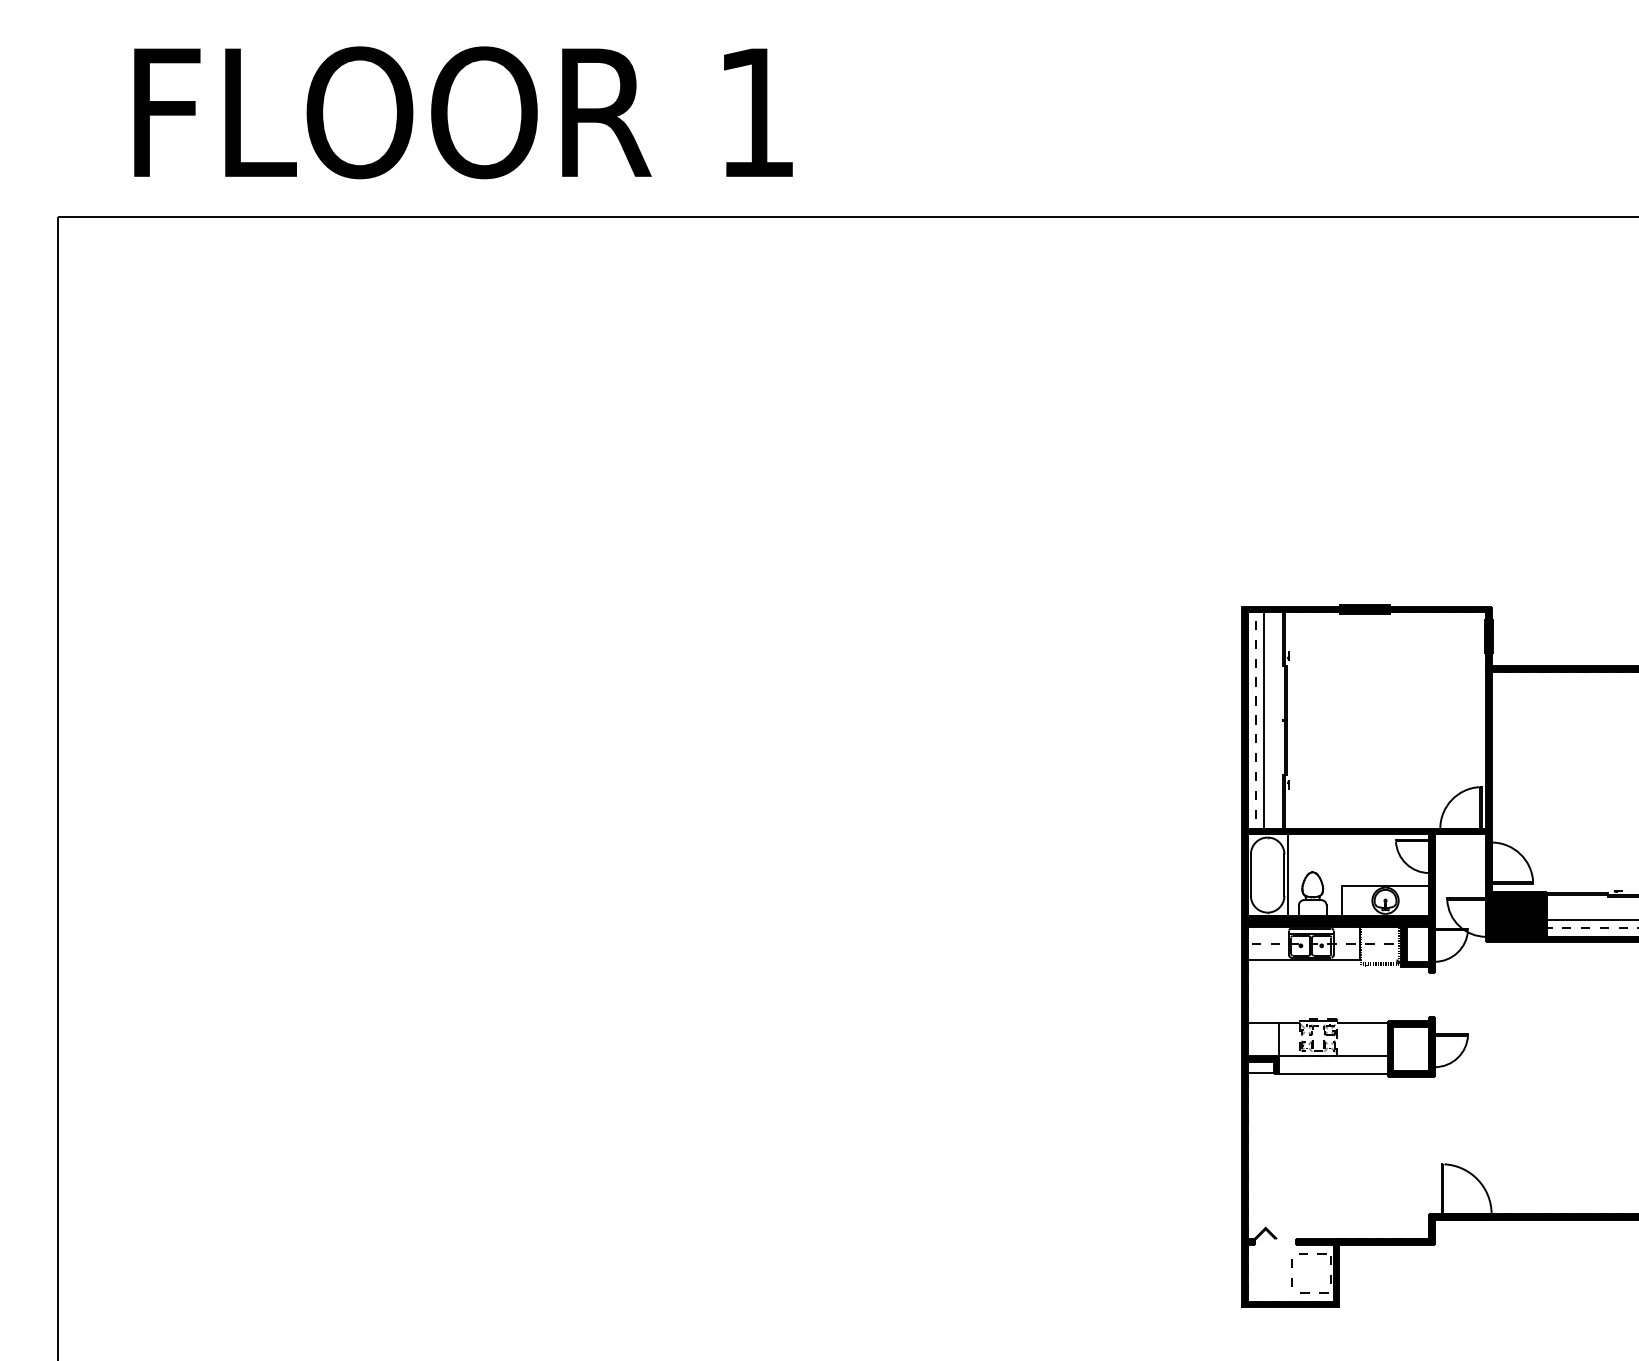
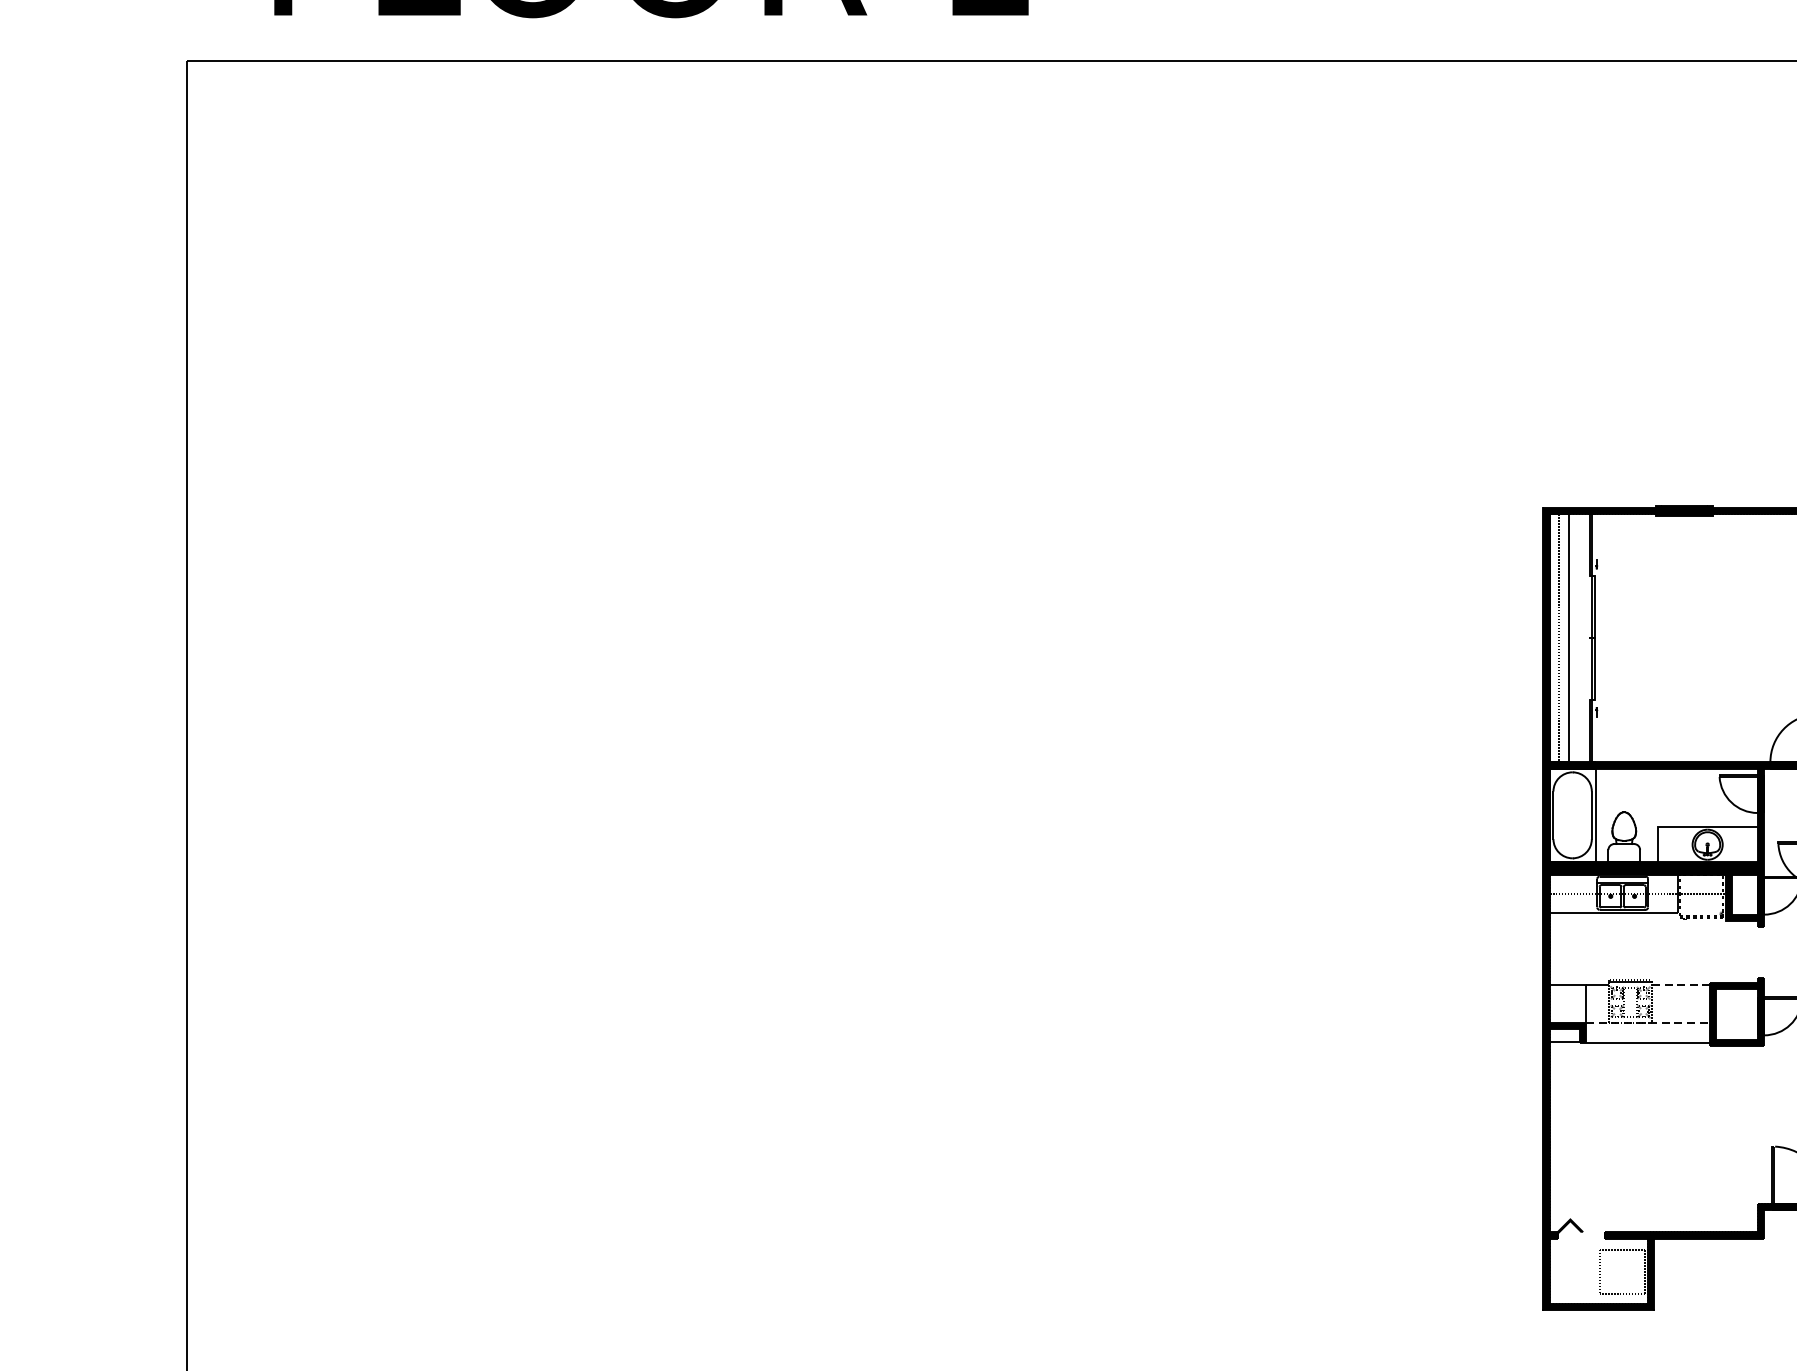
line: (1362, 1022) -> (1681, 984), solid -> dashed
line: (1334, 1056) -> (1649, 1023), solid -> dashed

